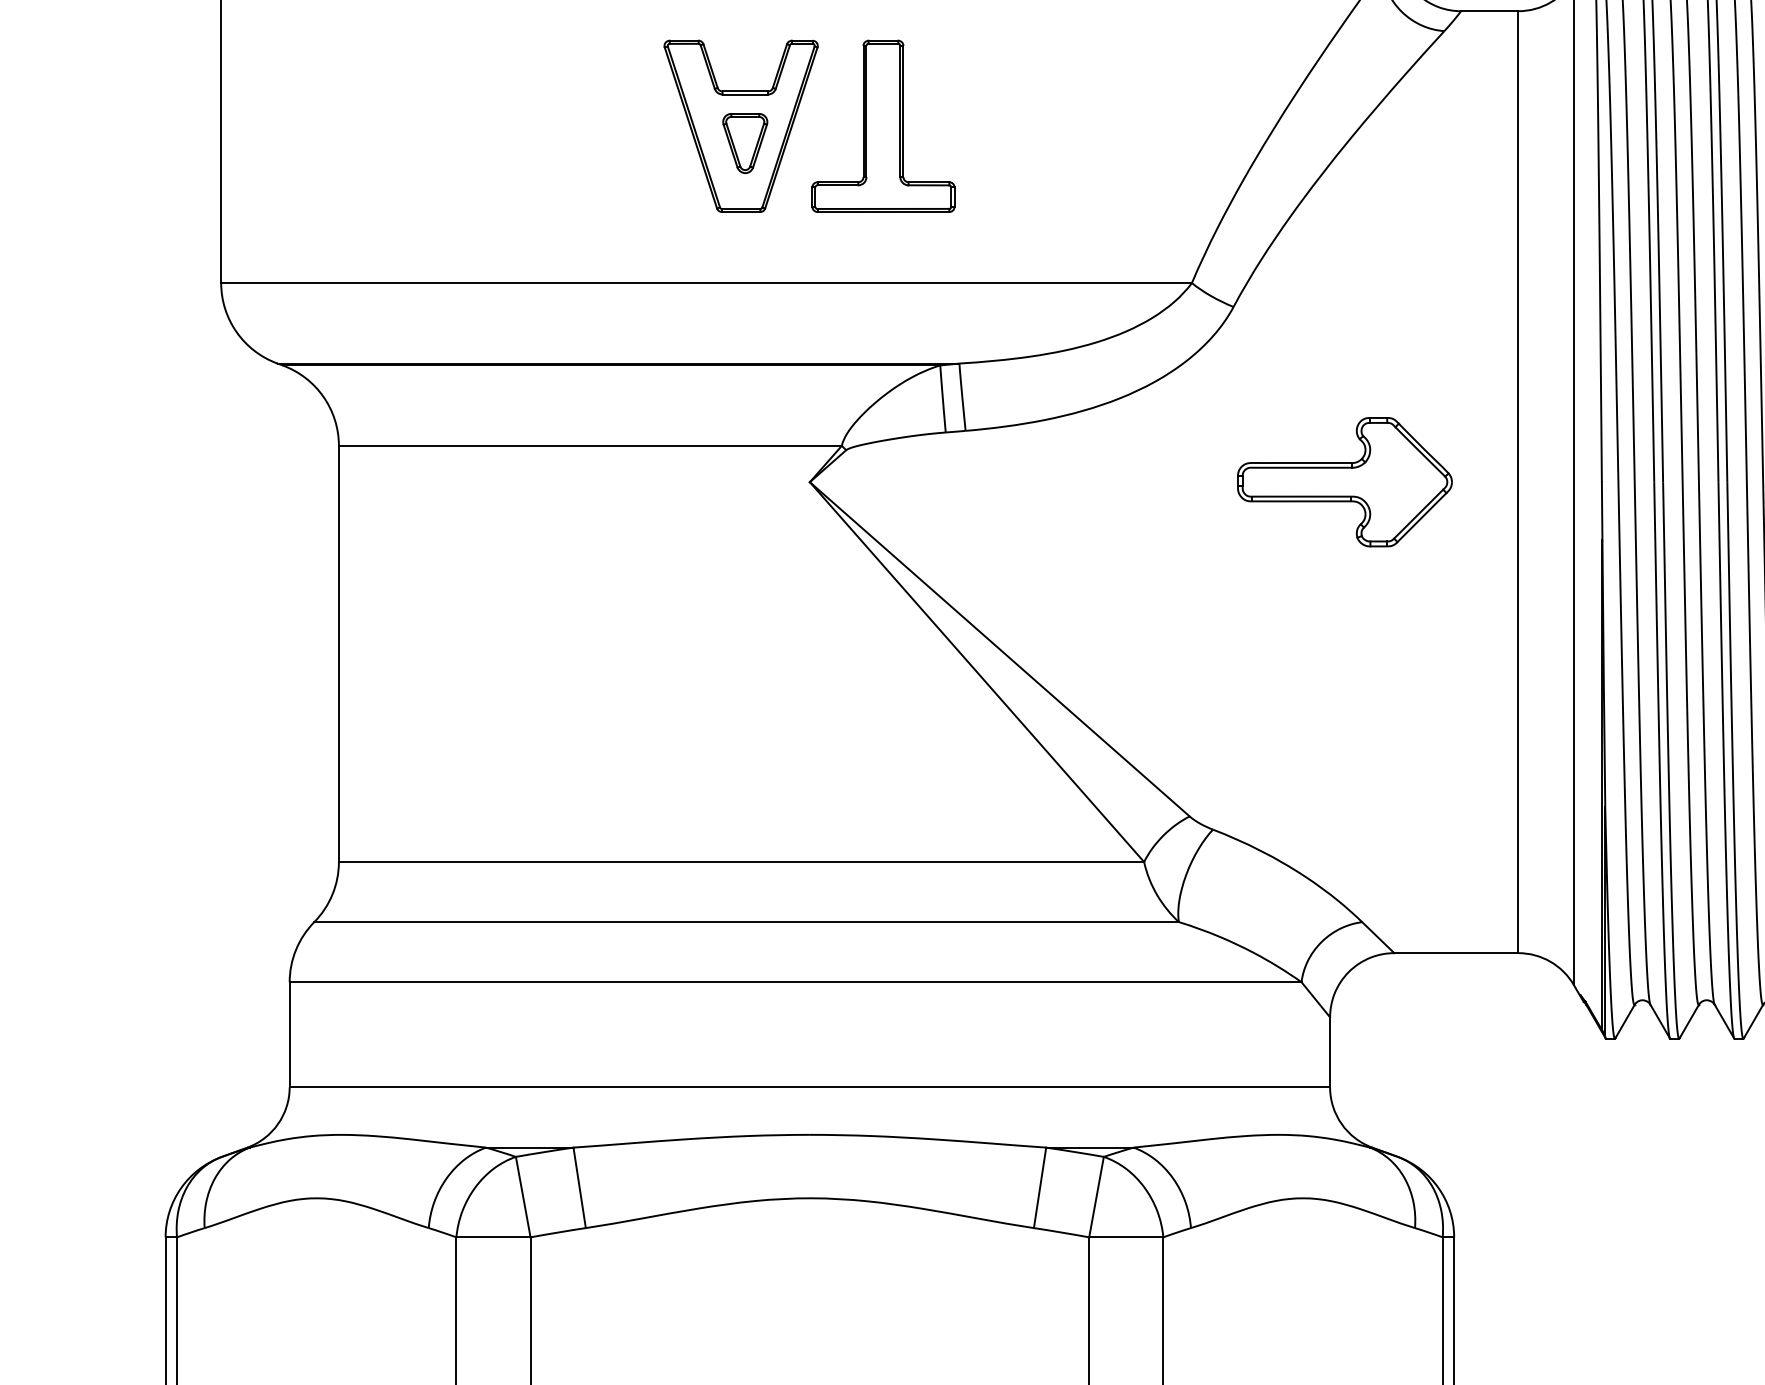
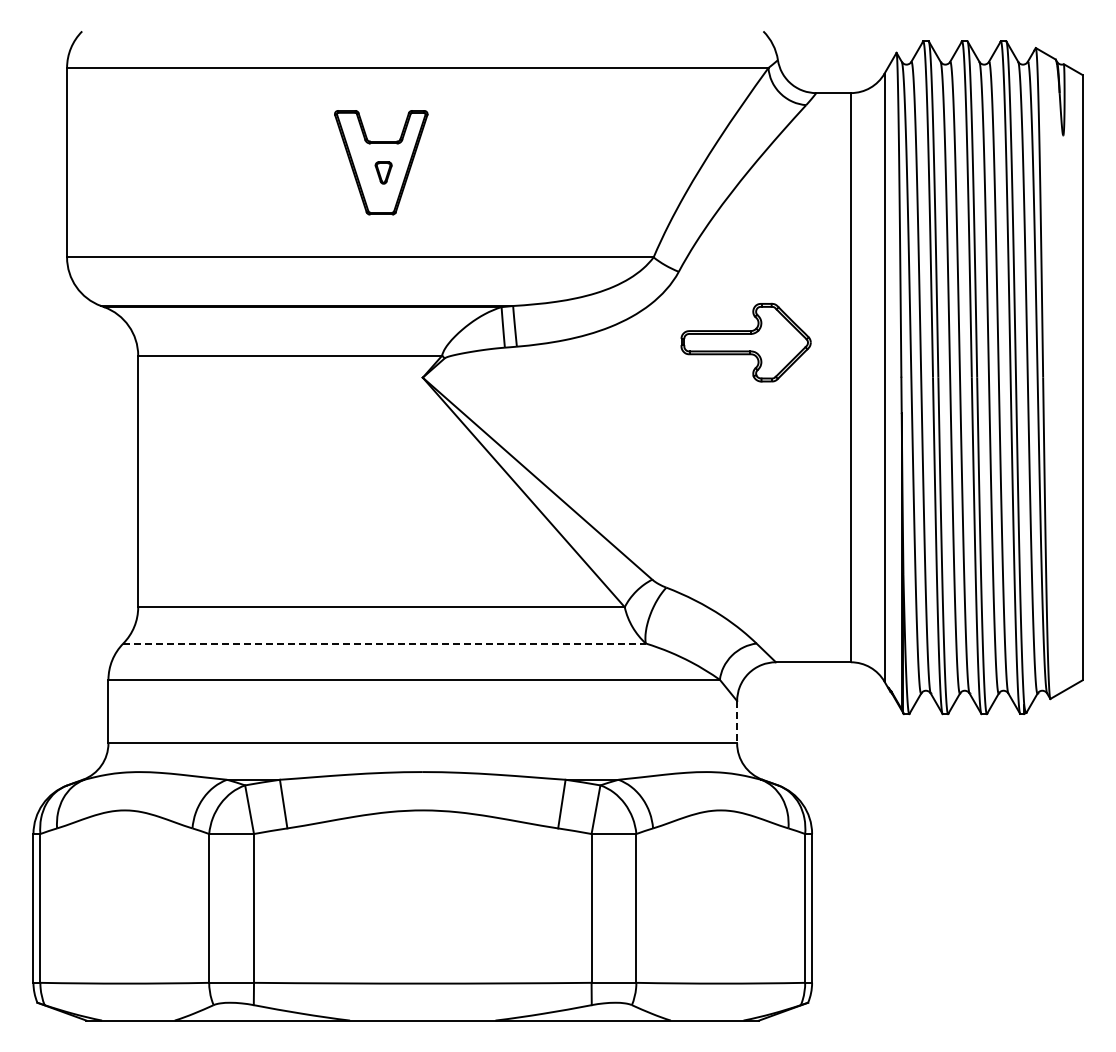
part: (882, 126) -> (466, 162), removed
part: (744, 142) -> (383, 172), size x0.6
part: (1343, 481) -> (745, 342), moved
line: (748, 922) -> (385, 643), solid -> dashed
line: (1330, 1052) -> (737, 722), solid -> dashed

